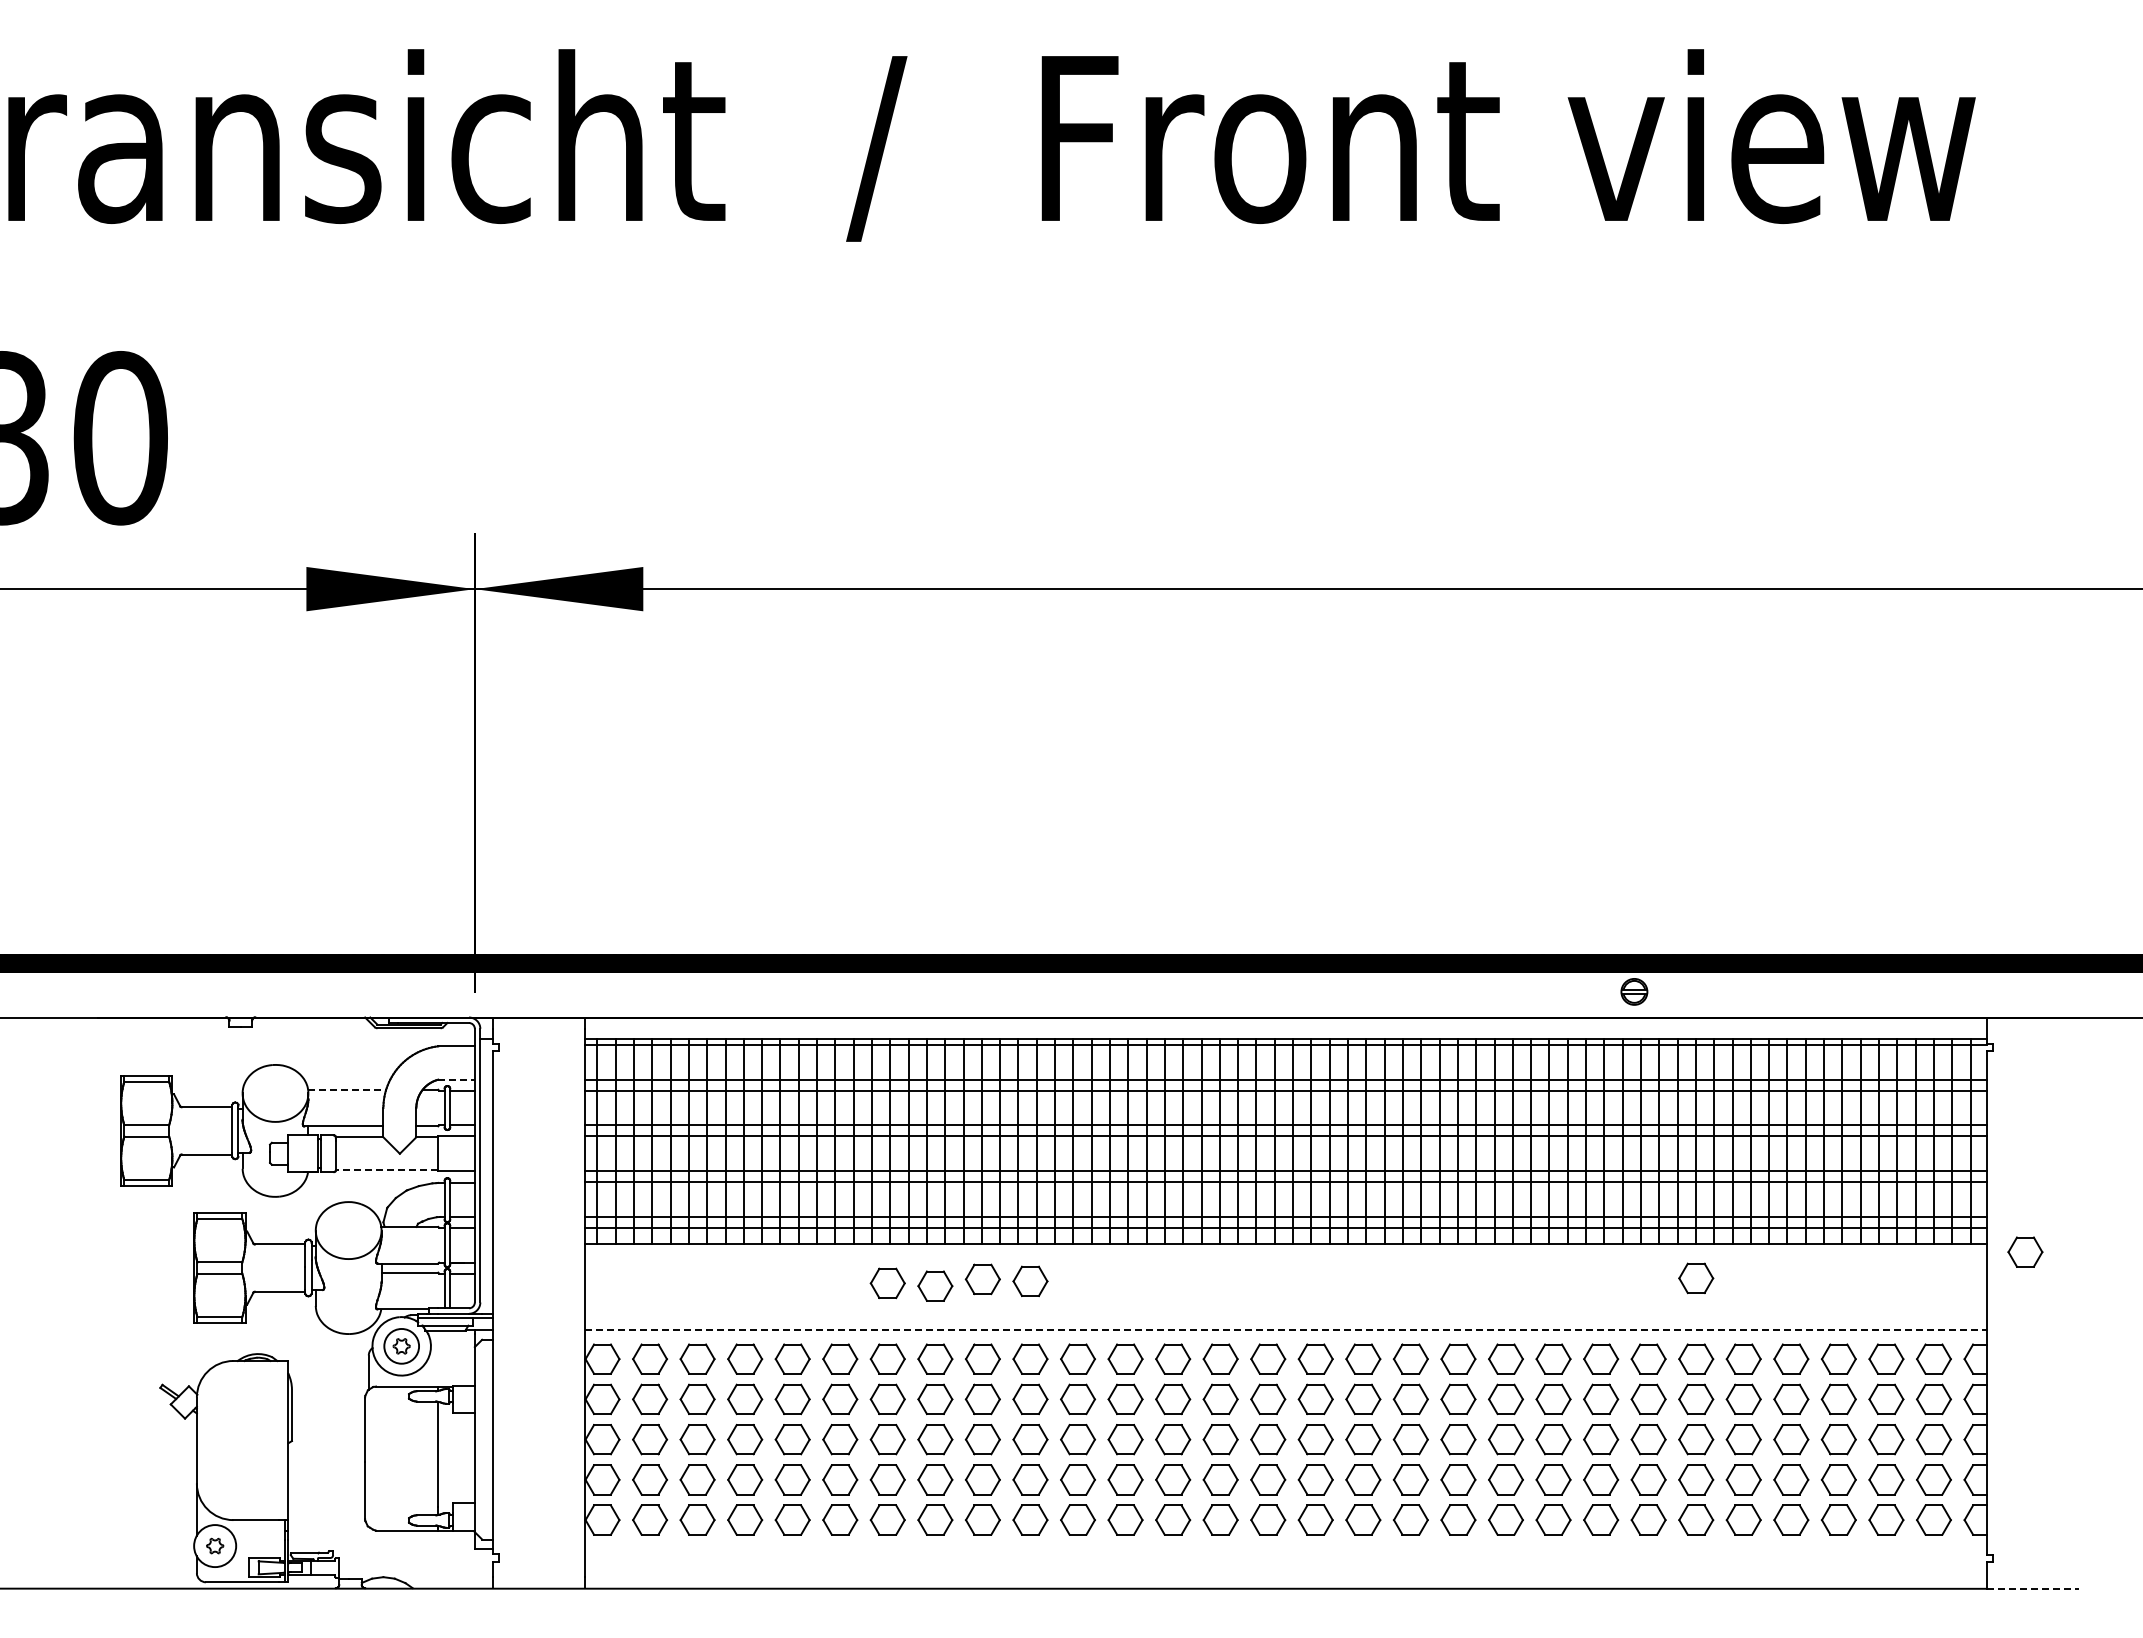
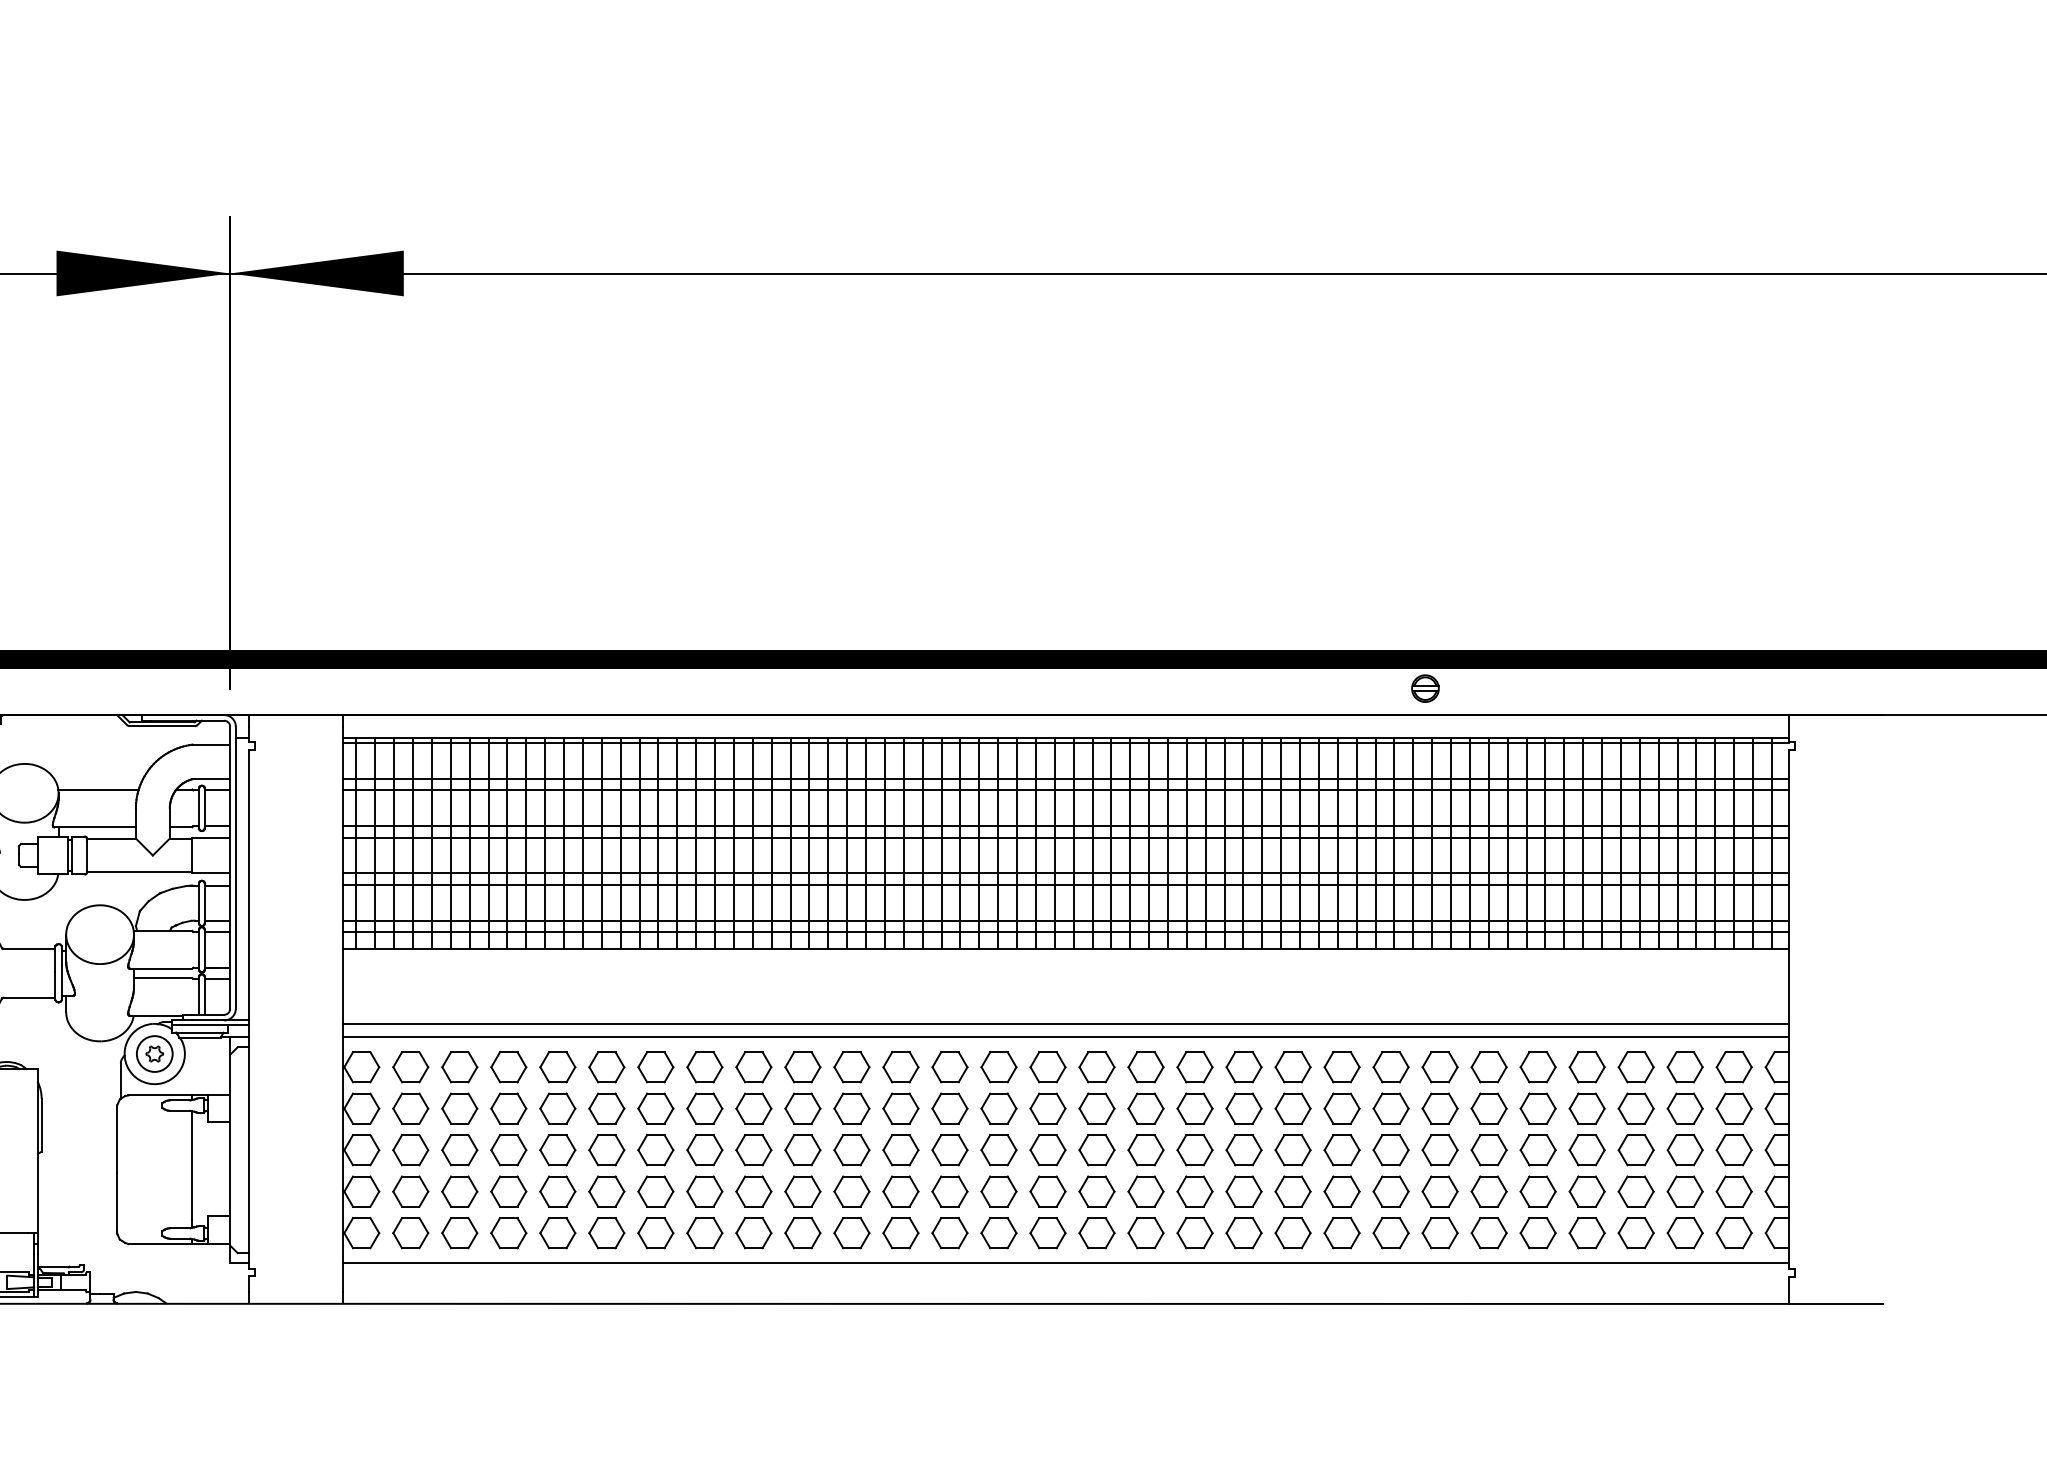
line: (457, 1079) -> (212, 778), dashed -> solid
line: (347, 1089) -> (98, 789), dashed -> solid
line: (386, 1170) -> (139, 872), dashed -> solid
part: (2025, 1251) -> (1828, 956), removed
part: (1696, 1278) -> (1489, 984), removed
part: (982, 1279) -> (753, 985), removed
part: (1030, 1280) -> (802, 986), removed
part: (887, 1283) -> (655, 989), removed
part: (935, 1285) -> (705, 991), removed
line: (1285, 1317) -> (1065, 1024), added
line: (1286, 1329) -> (1066, 1036), dashed -> solid
line: (1285, 1549) -> (1065, 1263), added
line: (2032, 1588) -> (1835, 1303), dashed -> solid

